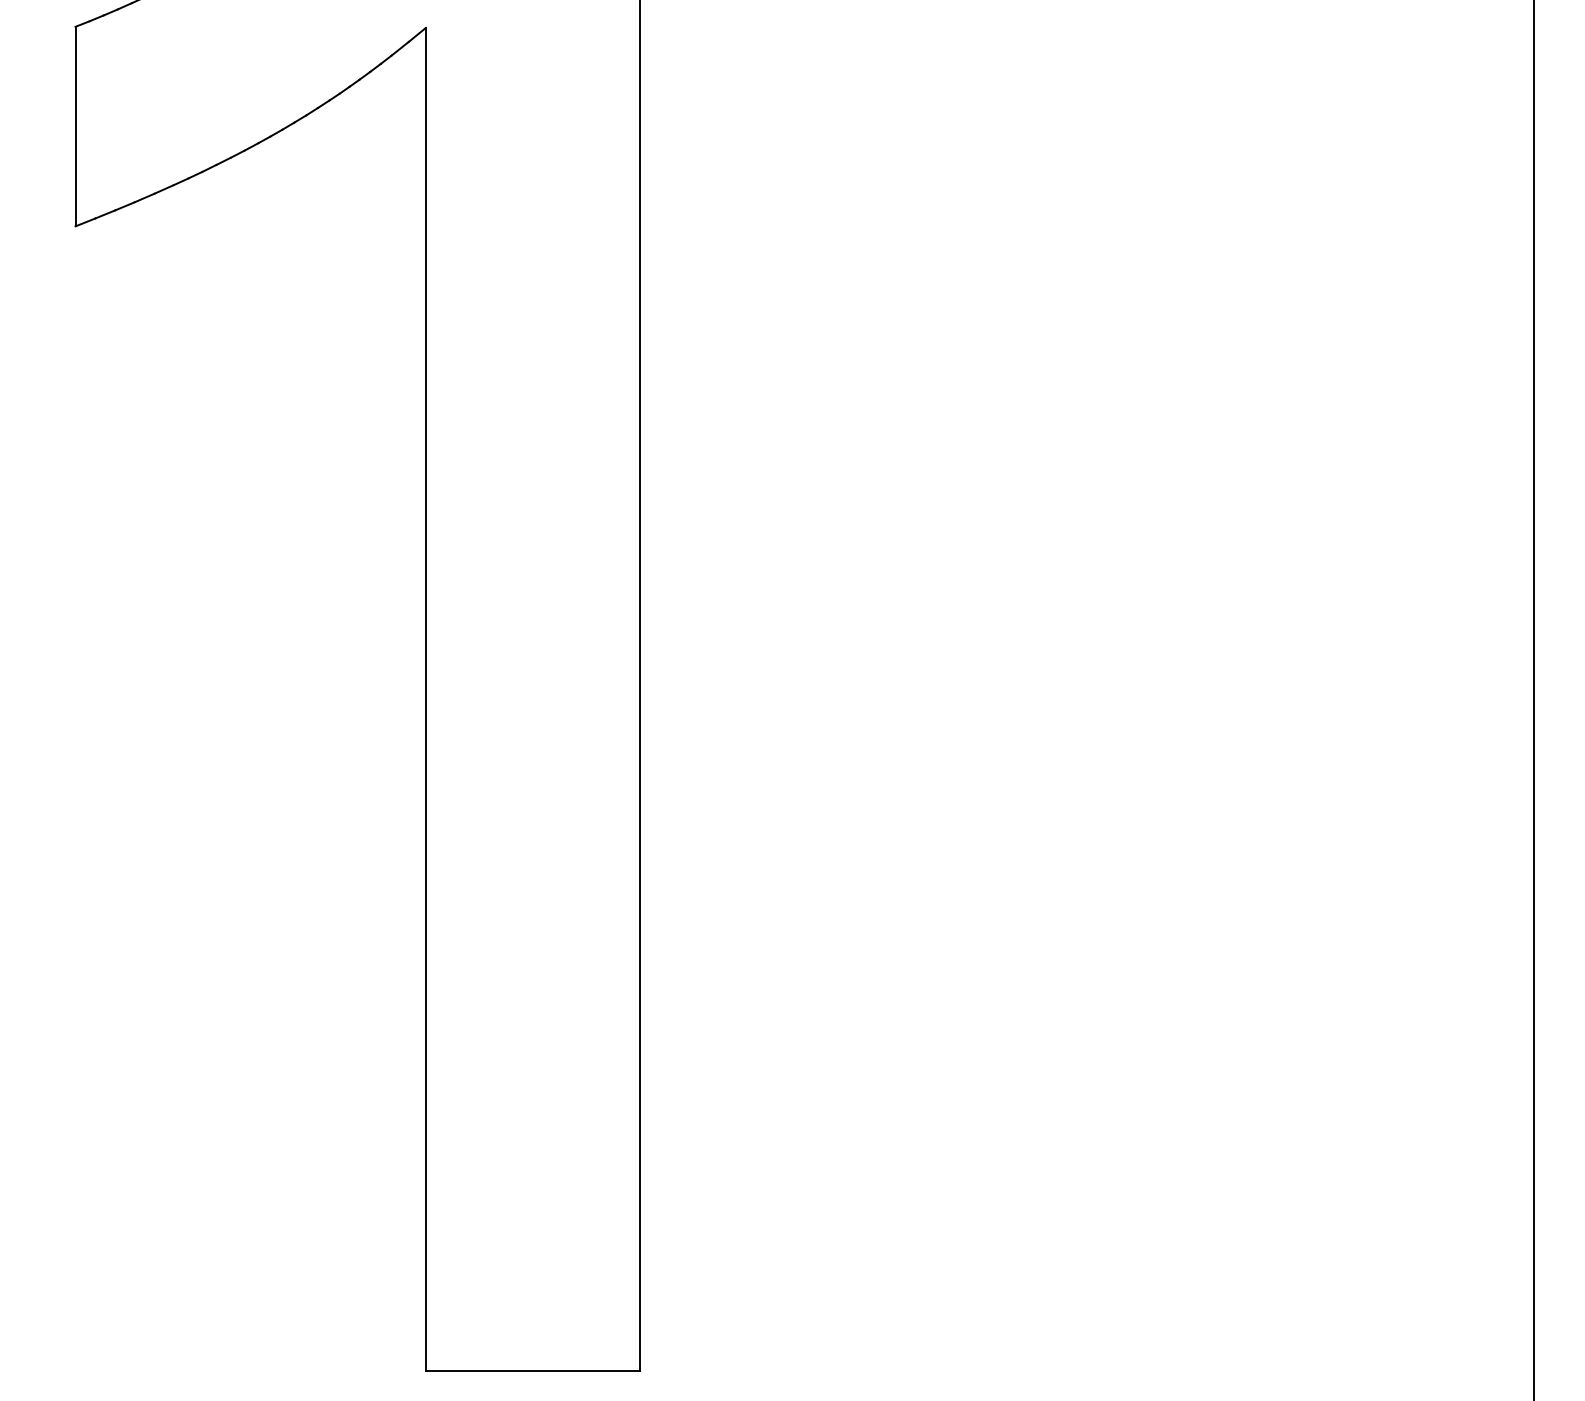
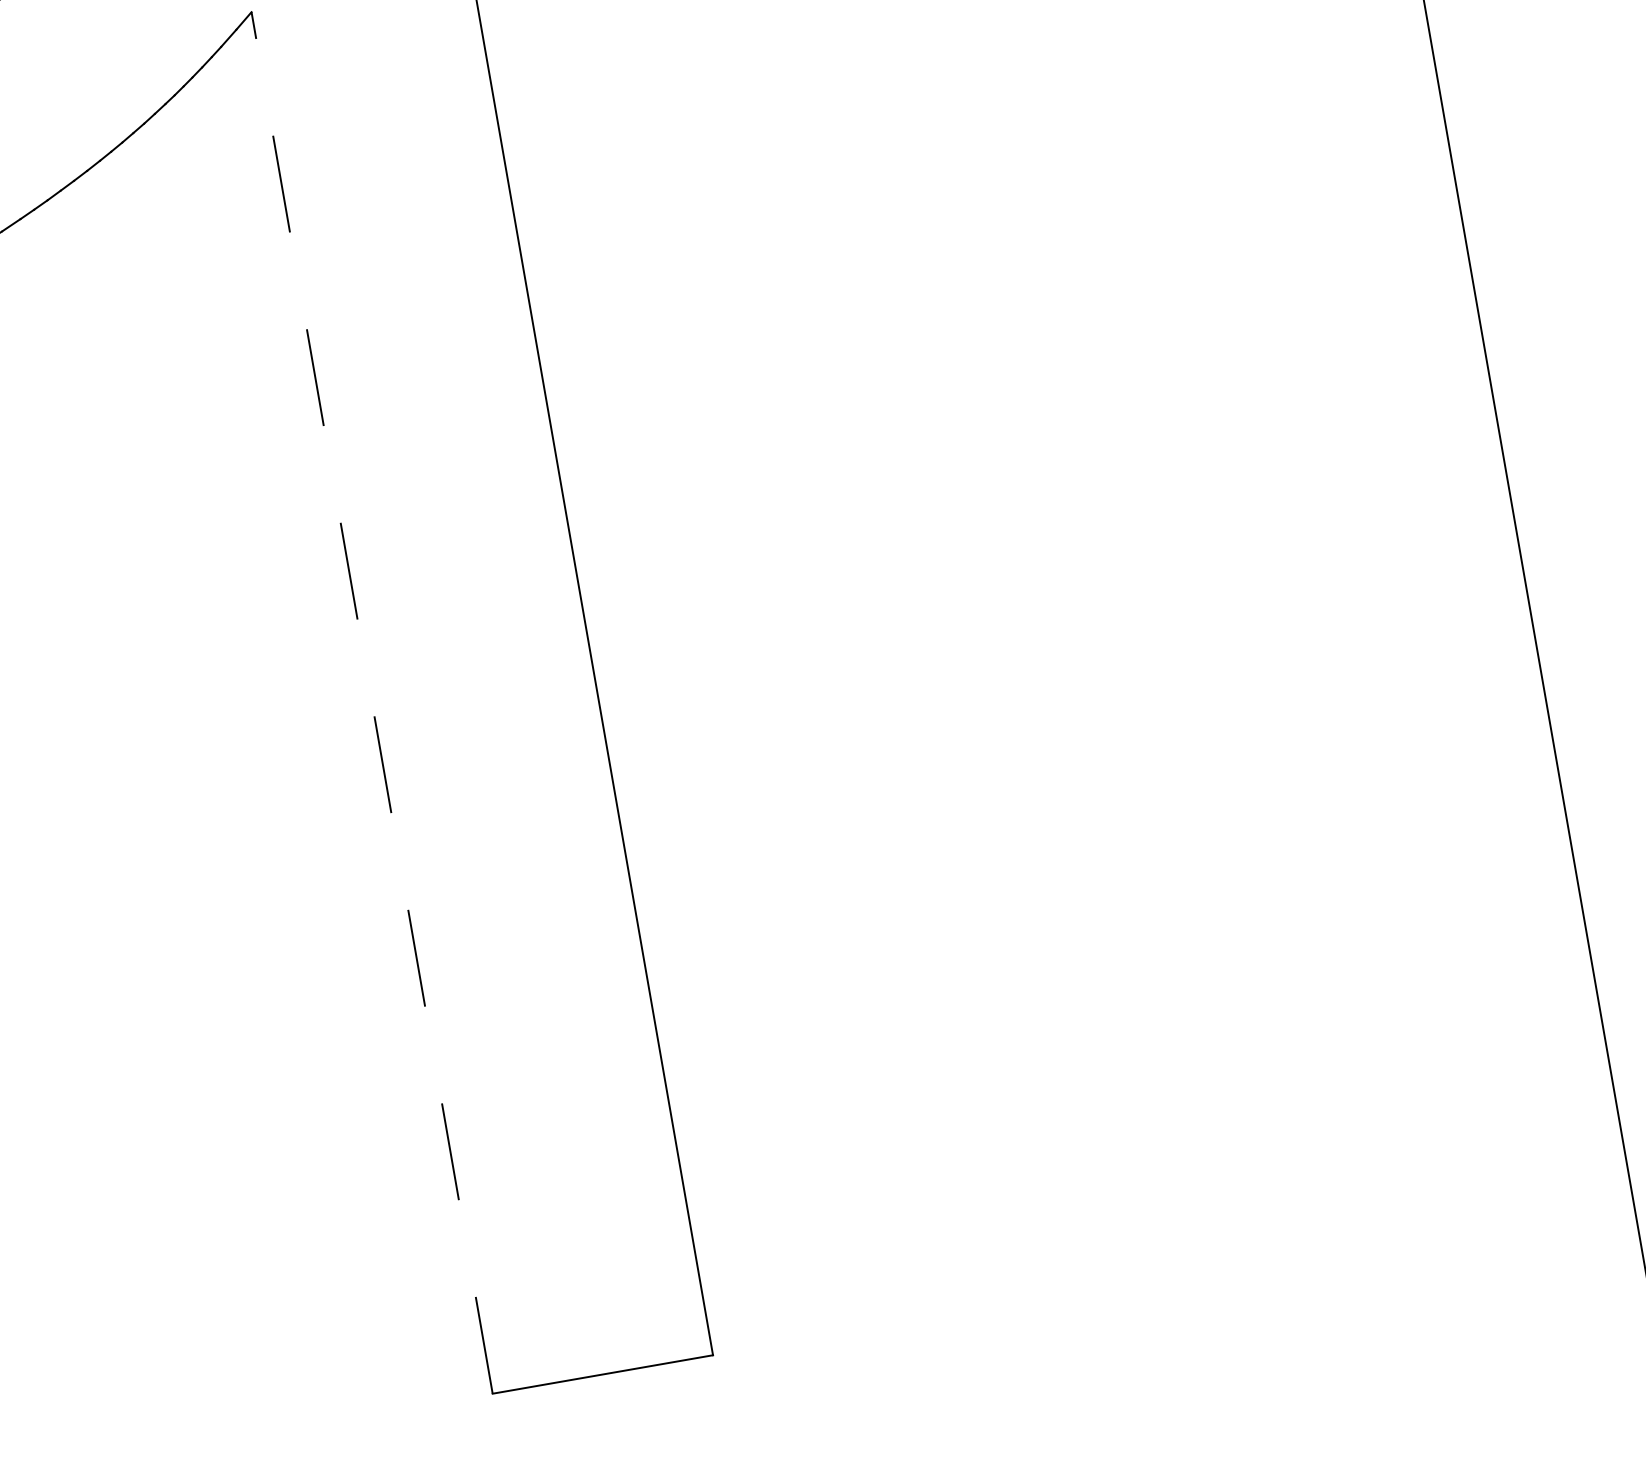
line: (425, 699) -> (371, 702), solid -> dashed

